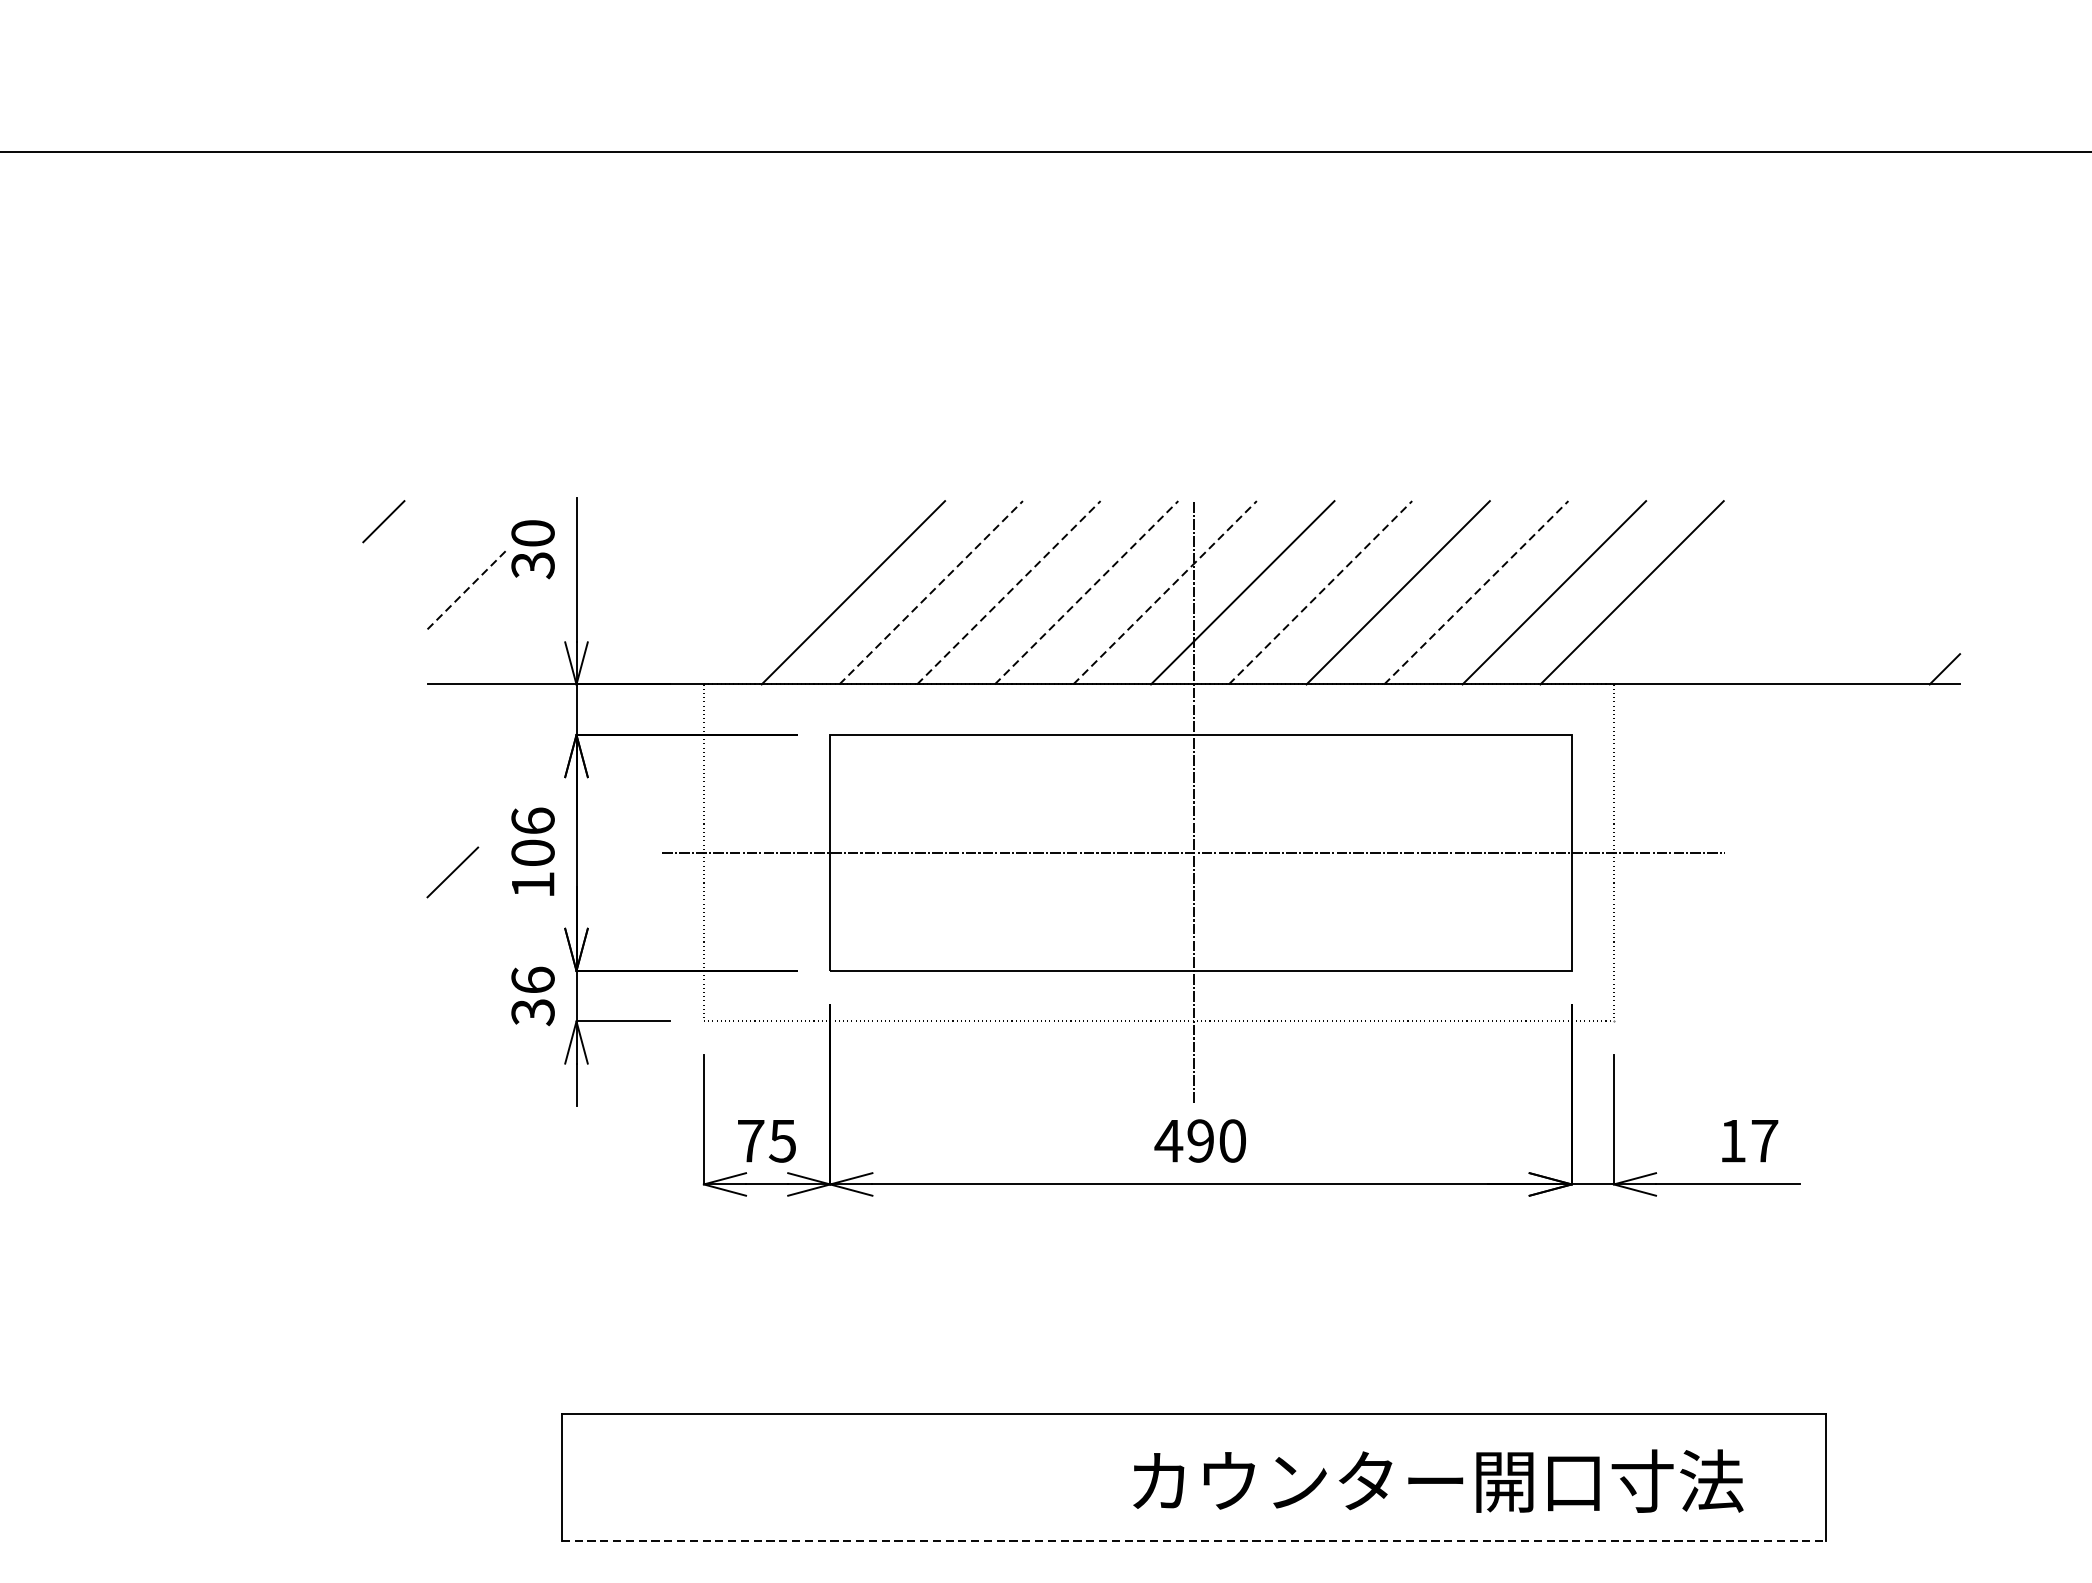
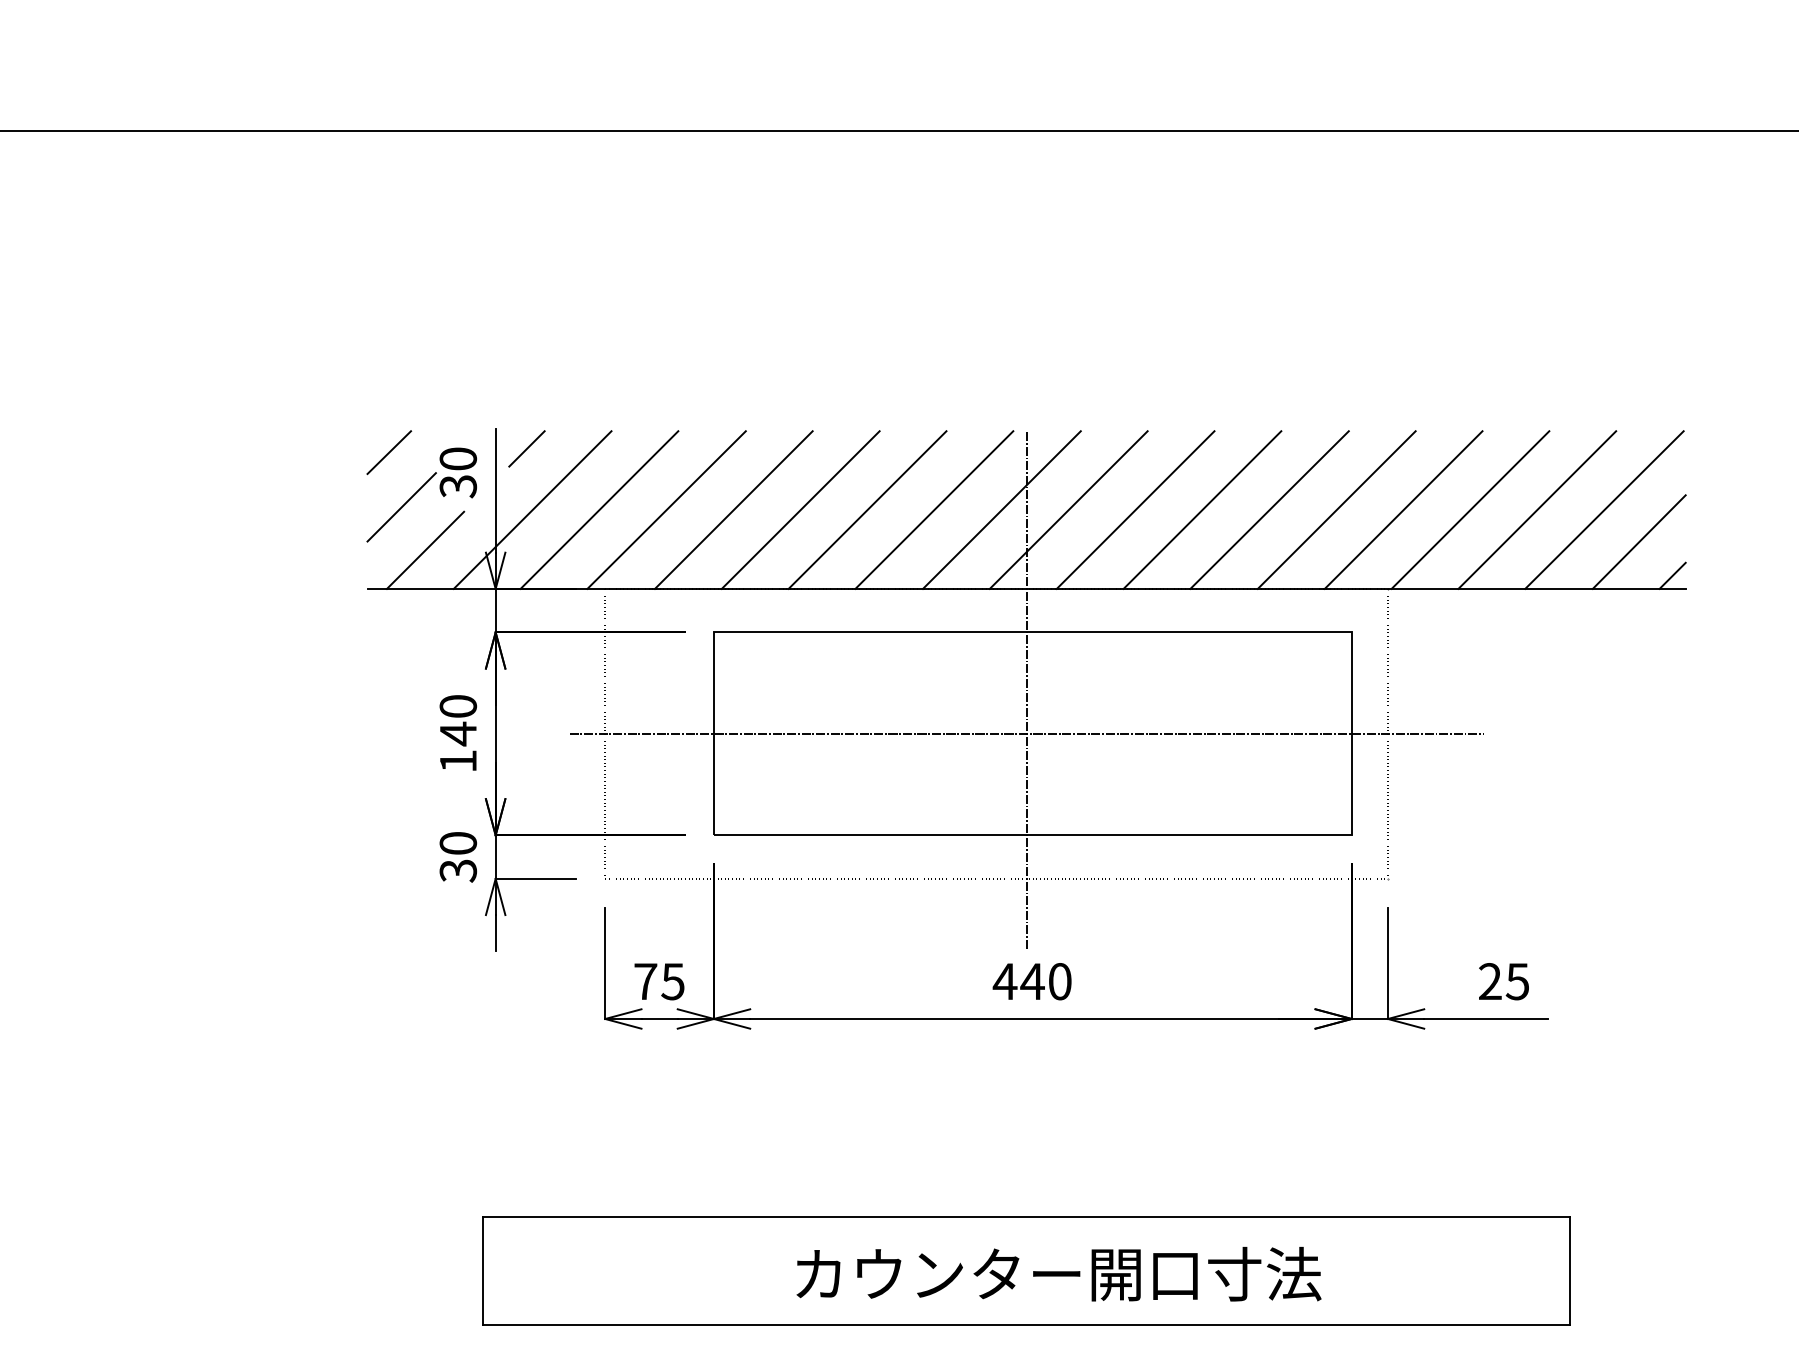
line: (383, 521) -> (526, 448), moved
line: (468, 588) -> (402, 506), dashed -> solid
line: (619, 592) -> (532, 509), added
line: (697, 592) -> (599, 509), added
line: (775, 592) -> (666, 509), added
line: (1709, 592) -> (1470, 509), added
line: (1787, 592) -> (1537, 509), added
line: (1865, 592) -> (1604, 509), added
line: (930, 593) -> (800, 510), dashed -> solid
line: (1008, 593) -> (867, 510), dashed -> solid
line: (1086, 593) -> (934, 510), dashed -> solid
line: (1164, 593) -> (1001, 510), dashed -> solid
line: (1320, 593) -> (1135, 510), dashed -> solid
line: (1476, 593) -> (1269, 510), dashed -> solid
line: (1905, 629) -> (1638, 541), added
line: (494, 638) -> (425, 549), added
text: (533, 837) -> (458, 720), 106 -> 140
line: (453, 872) -> (389, 452), moved
text: (533, 979) -> (458, 842), 36 -> 30
text: (1200, 1140) -> (1032, 981), 490 -> 440
text: (1749, 1140) -> (1504, 981), 17 -> 25
text: (1437, 1481) -> (1058, 1274), moved
line: (1193, 1540) -> (1026, 1325), dashed -> solid

